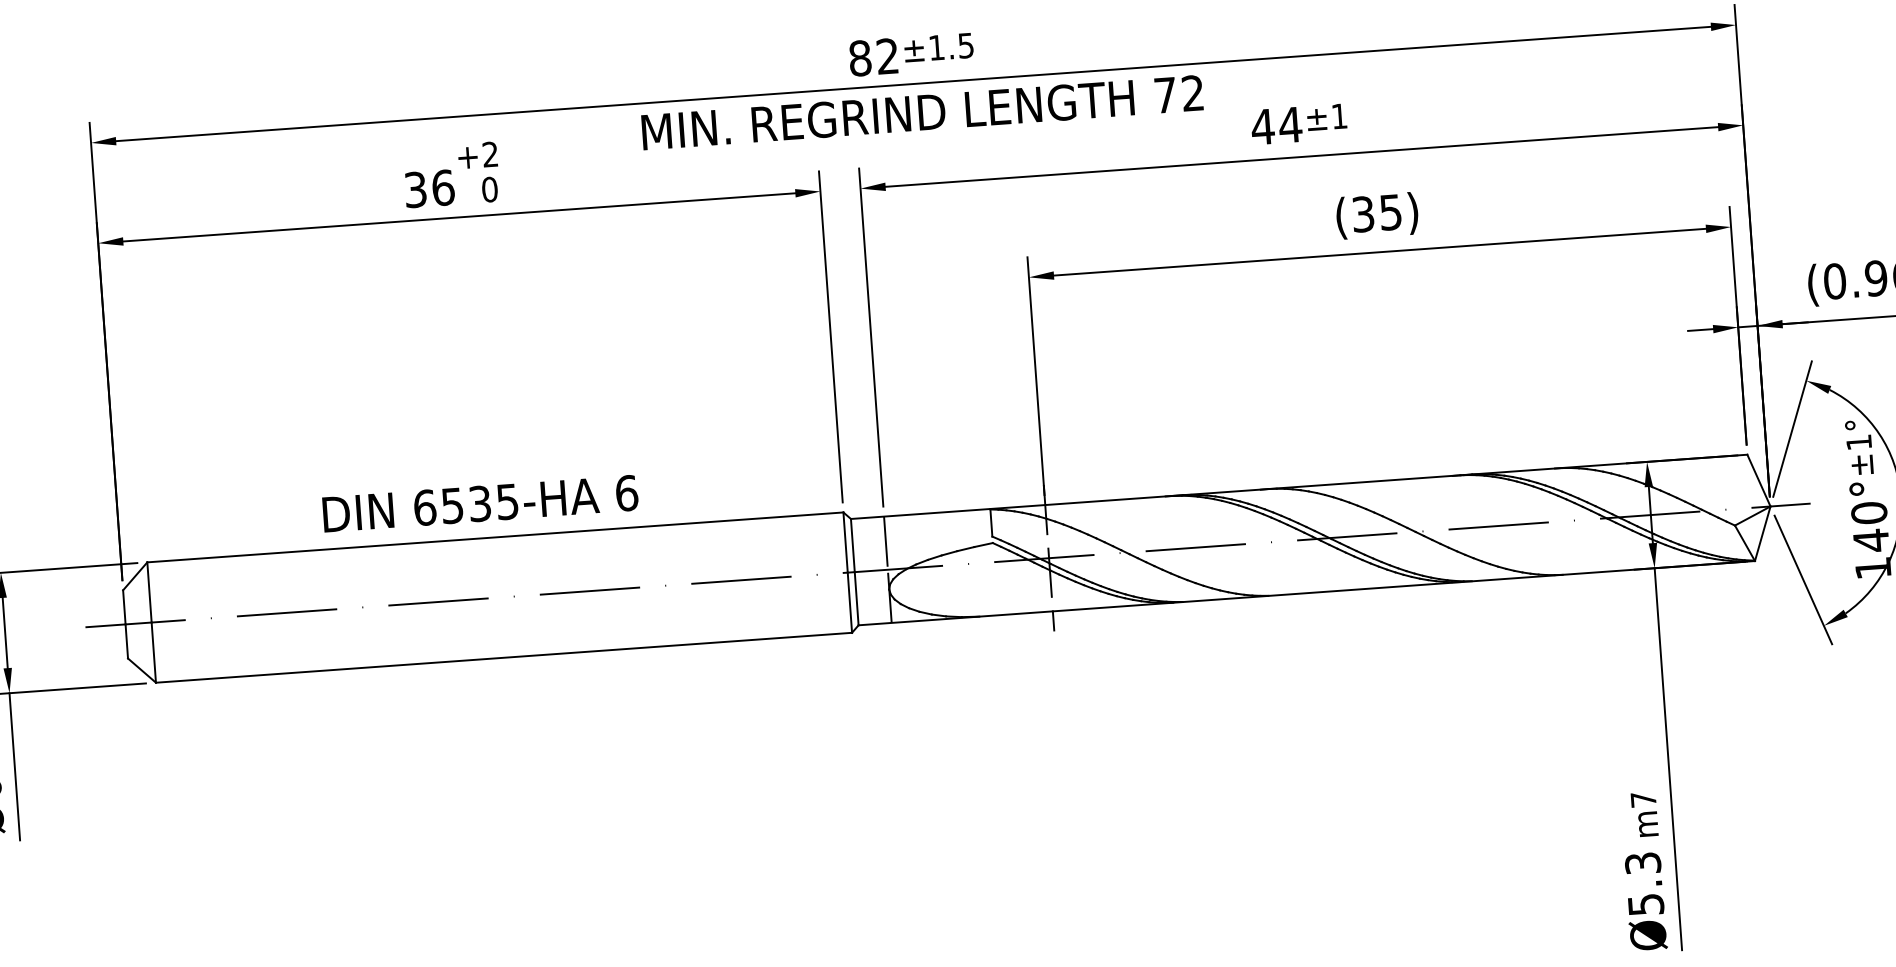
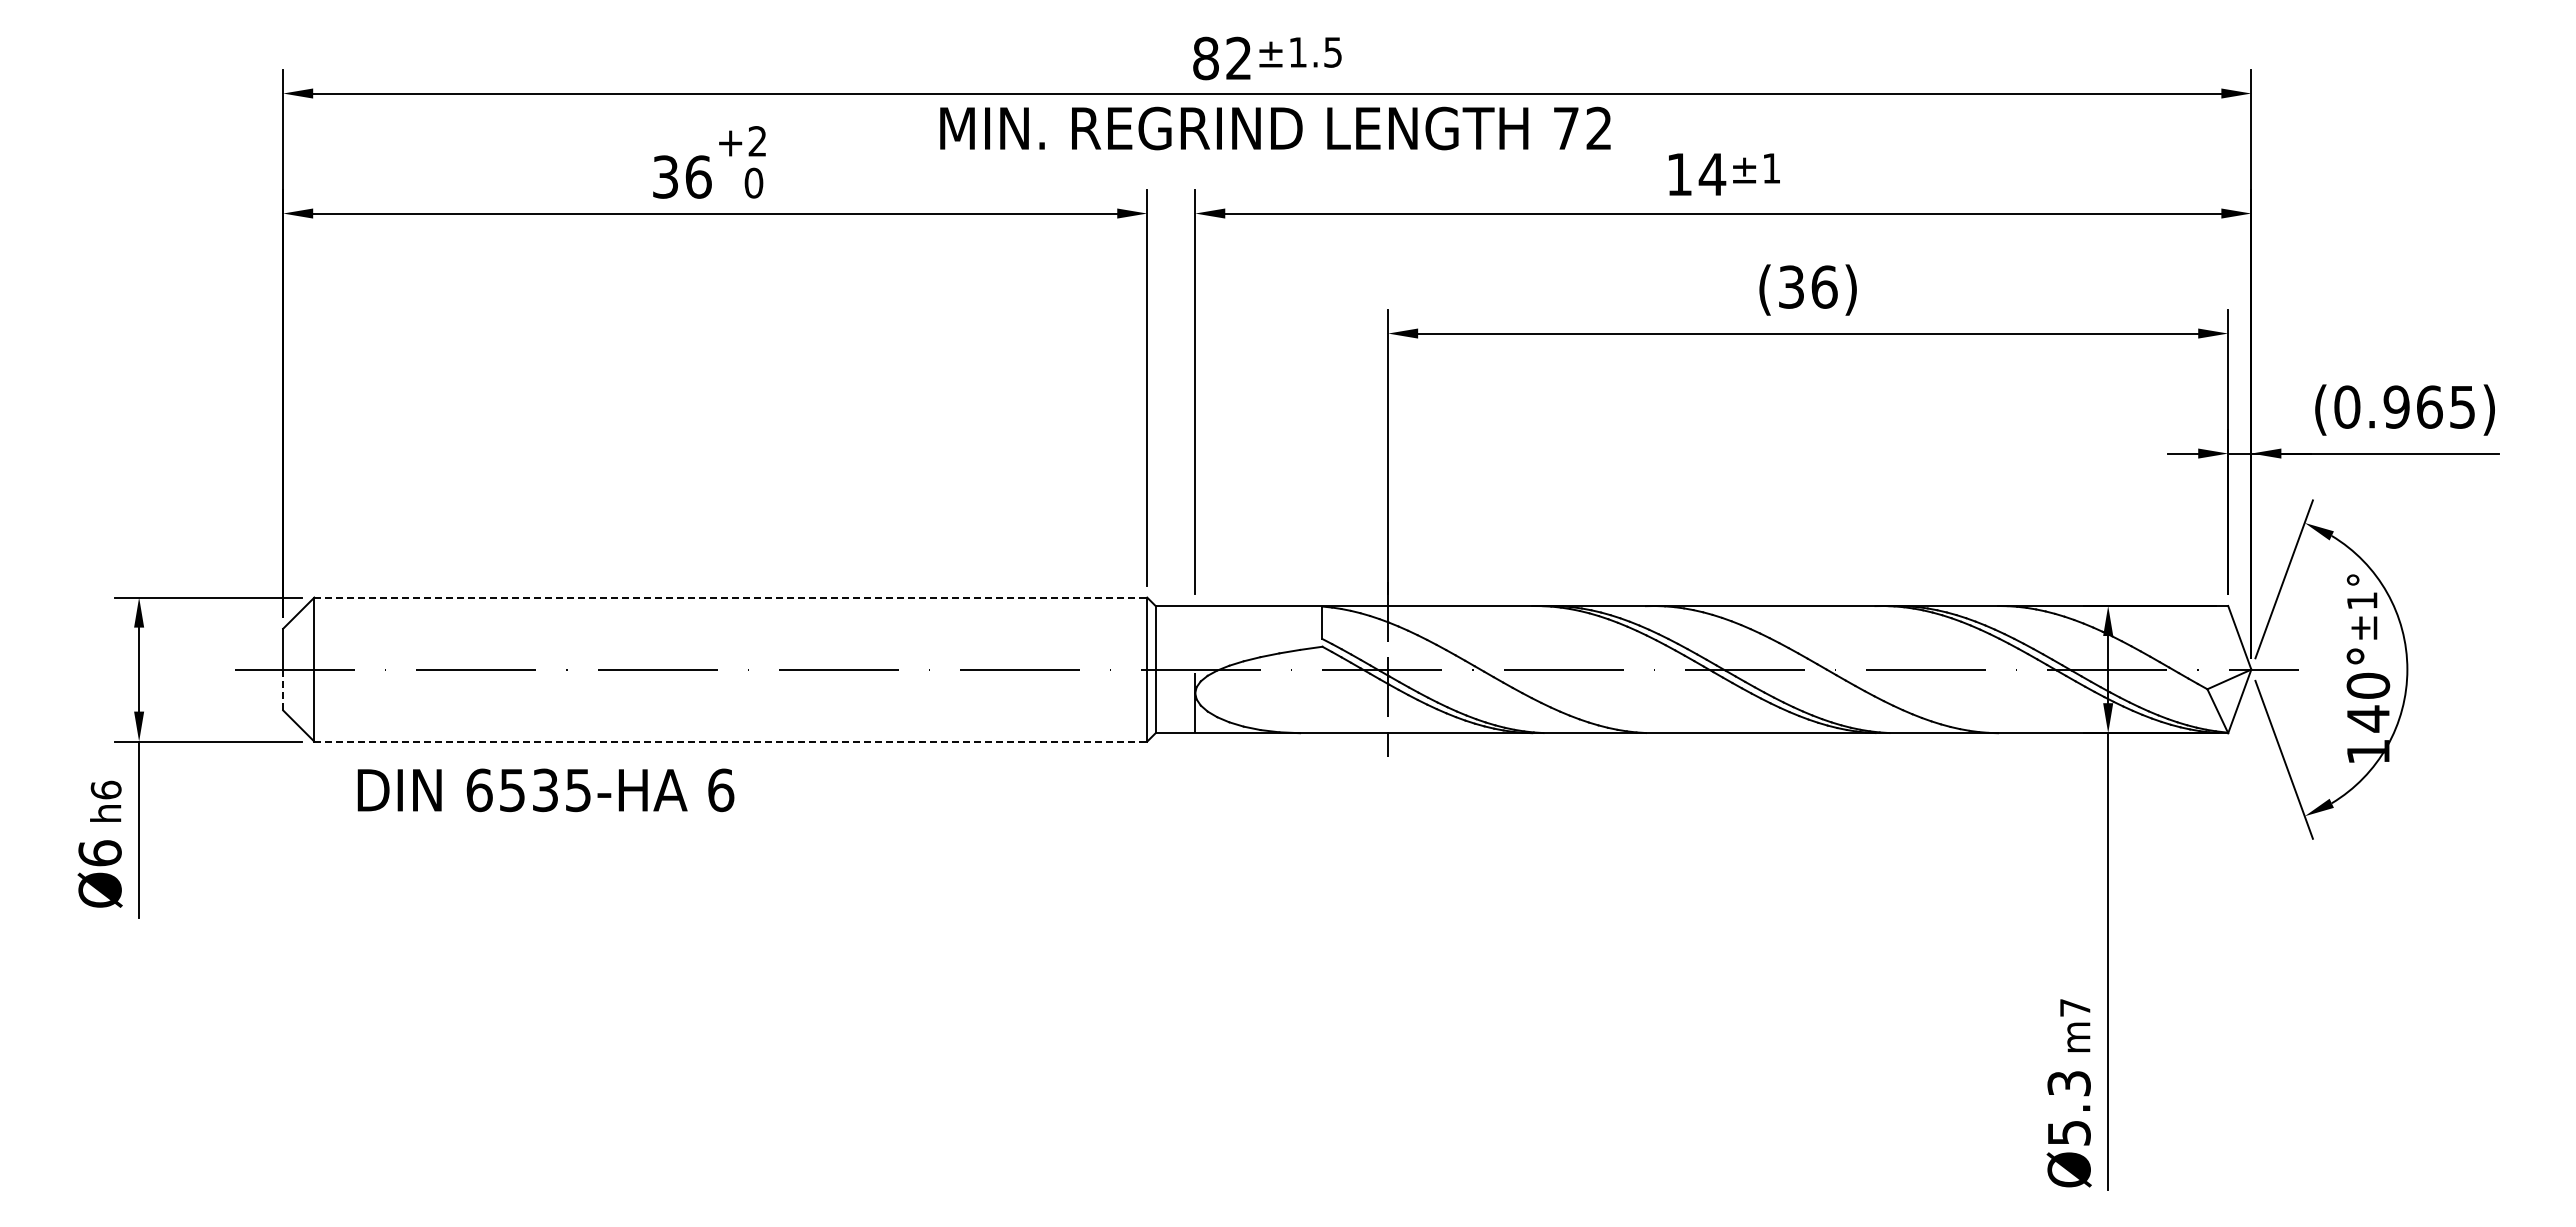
text: (1262, 126) -> (1679, 174), 44 -> 14
text: (1390, 211) -> (1824, 286), (35) -> (36)
text: (480, 503) -> (545, 790), moved
line: (495, 537) -> (731, 597), solid -> dashed
line: (886, 542) -> (1195, 637), removed
line: (127, 641) -> (283, 690), solid -> dashed
line: (504, 657) -> (731, 741), solid -> dashed

